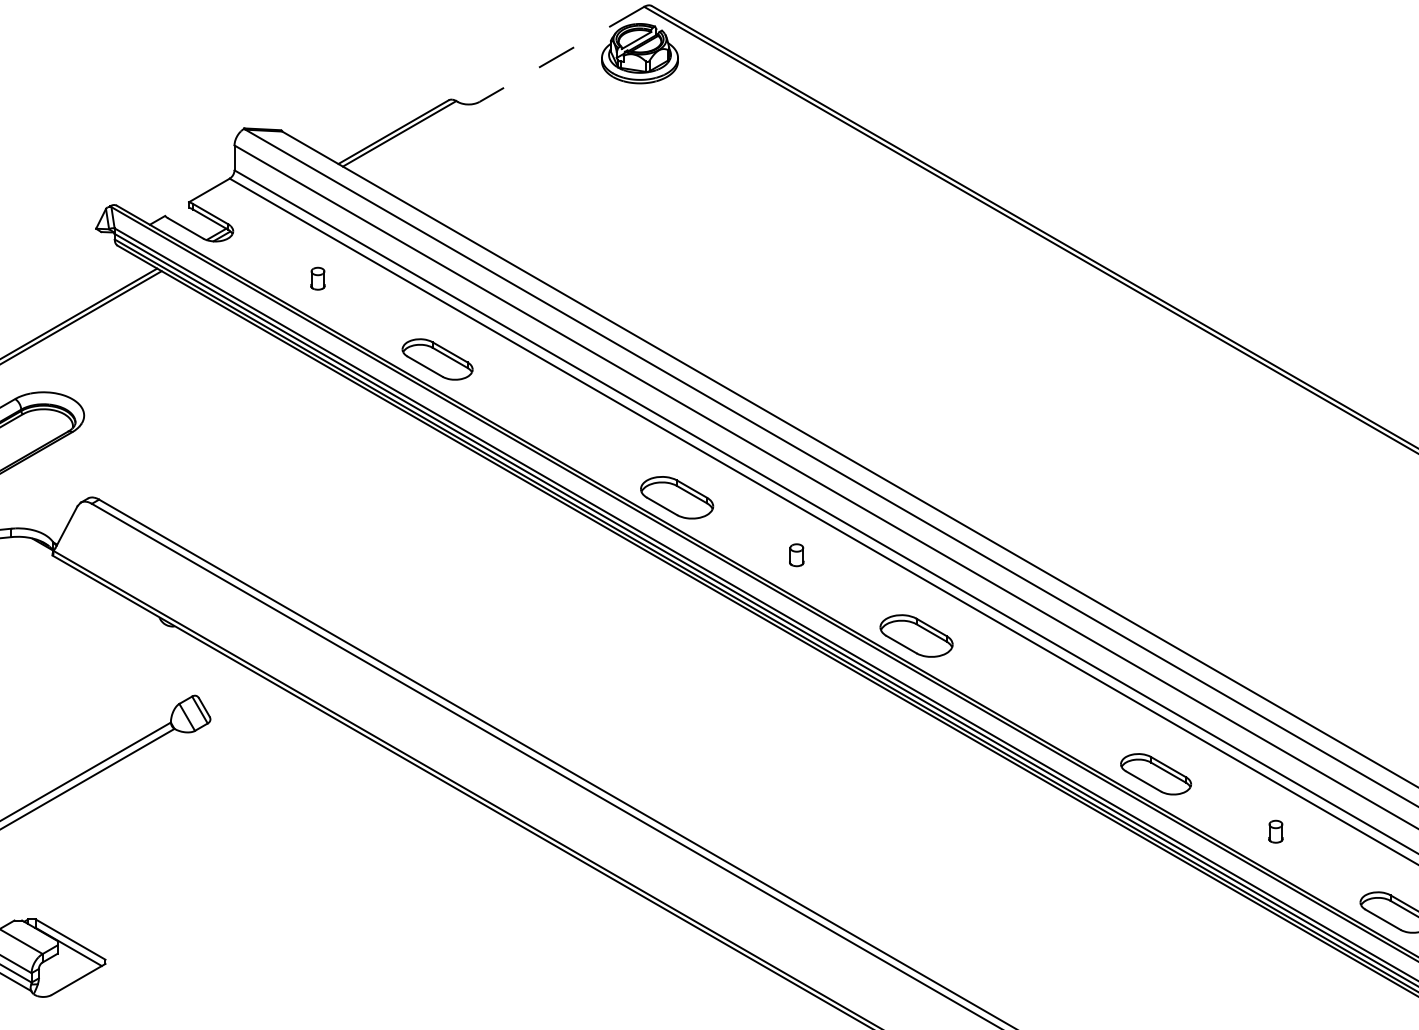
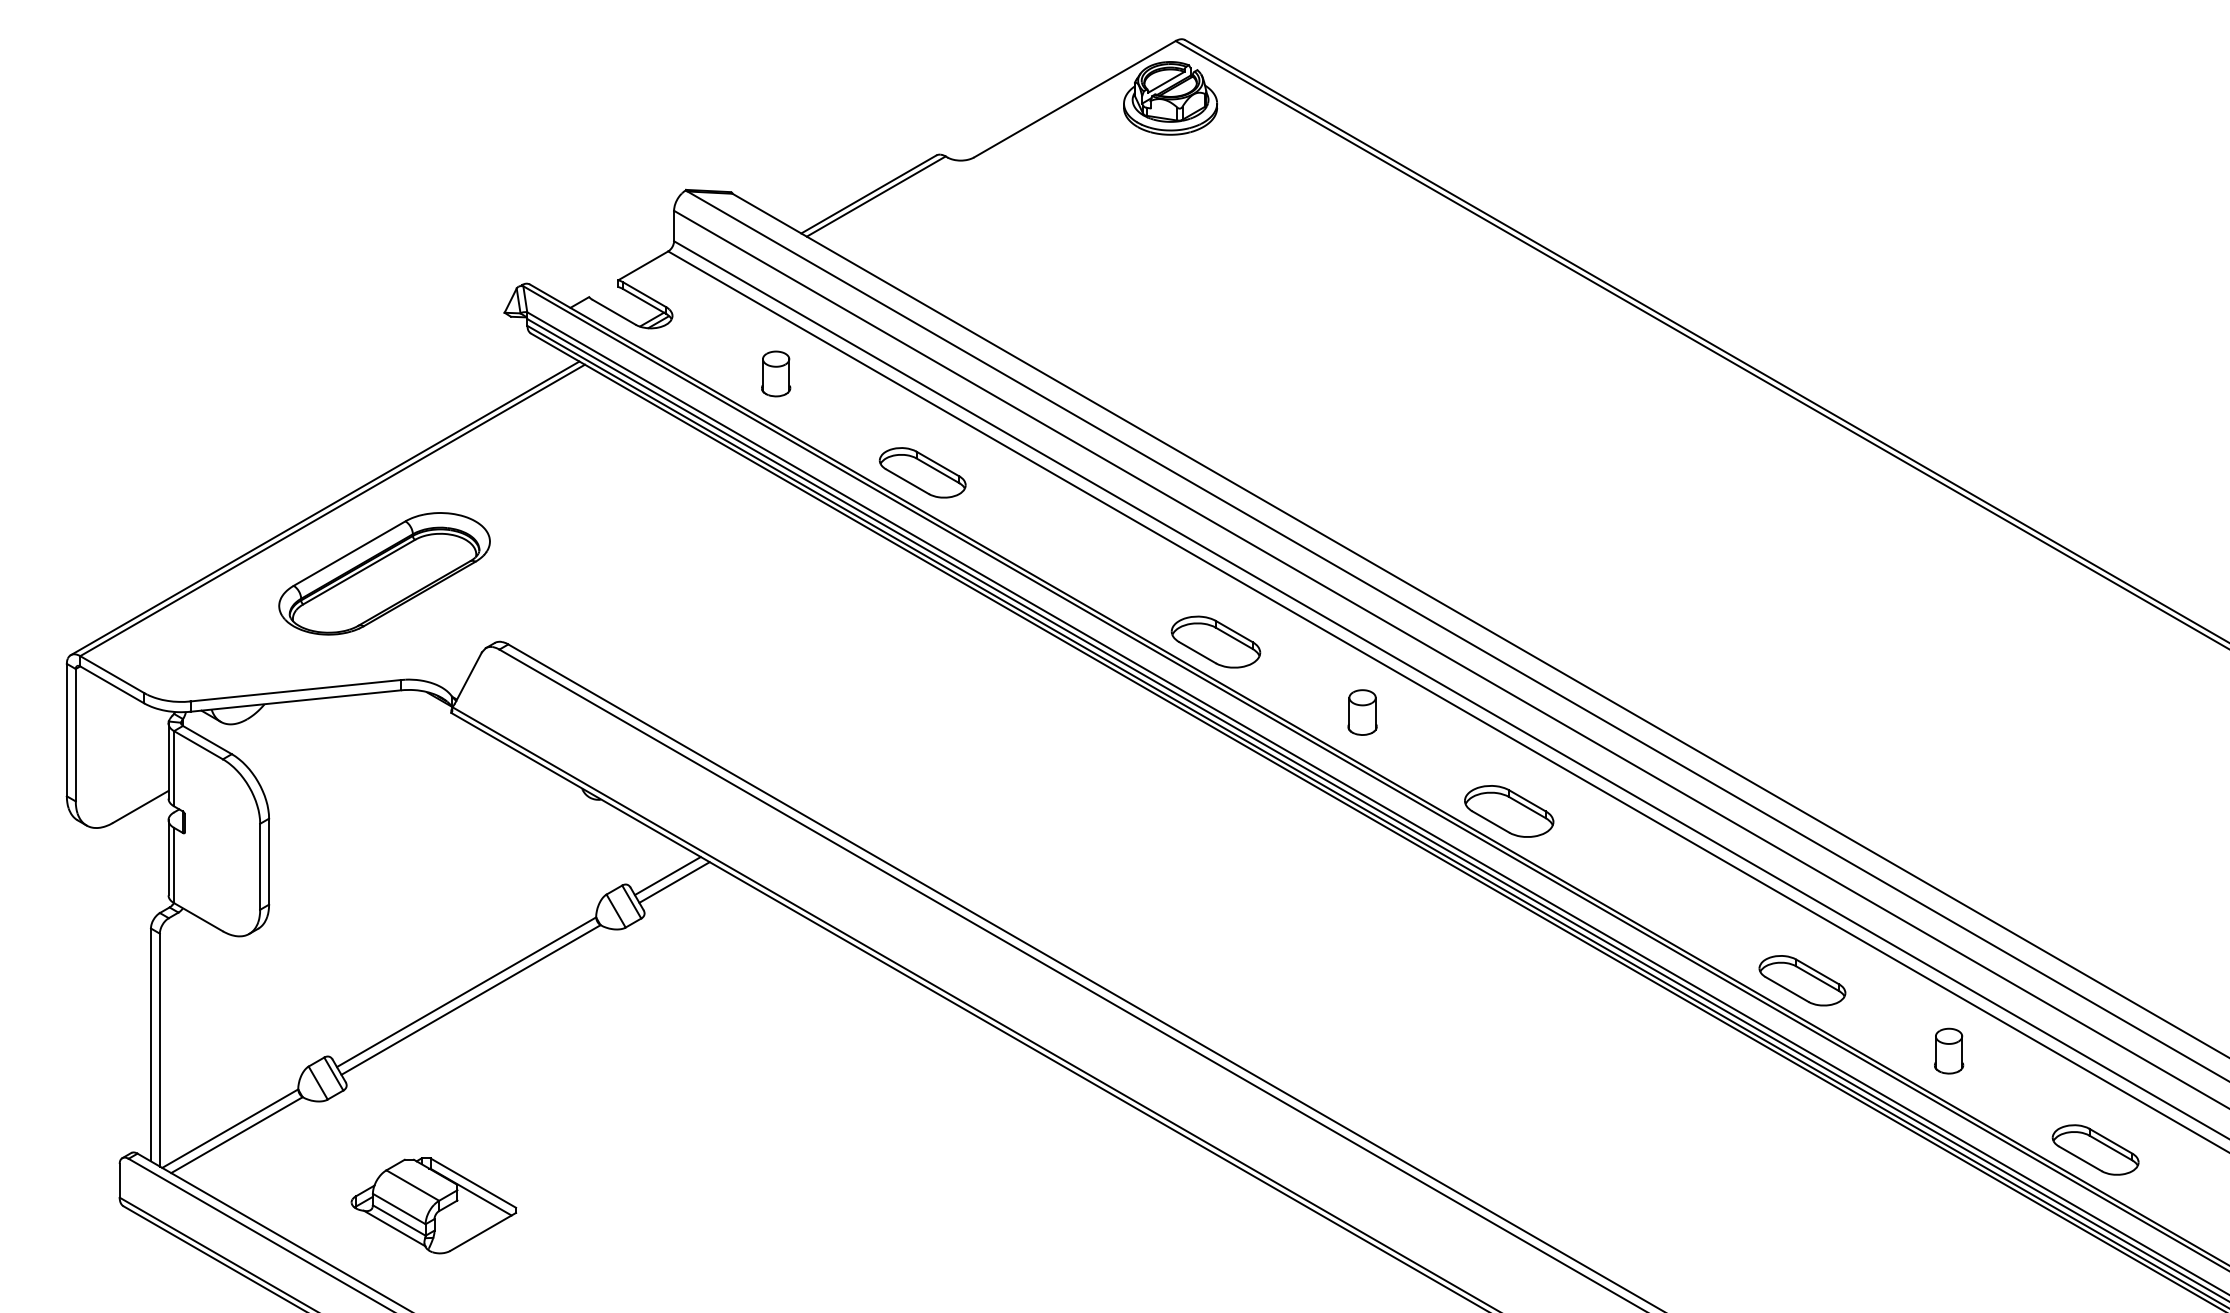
line: (561, 54) -> (1074, 99), dashed -> solid
part: (318, 278) -> (776, 373), size x1.67
part: (796, 555) -> (1362, 712), size x1.67
line: (229, 689) -> (667, 876), added
line: (234, 694) -> (674, 882), added
part: (1276, 831) -> (1949, 1050), size x1.67

